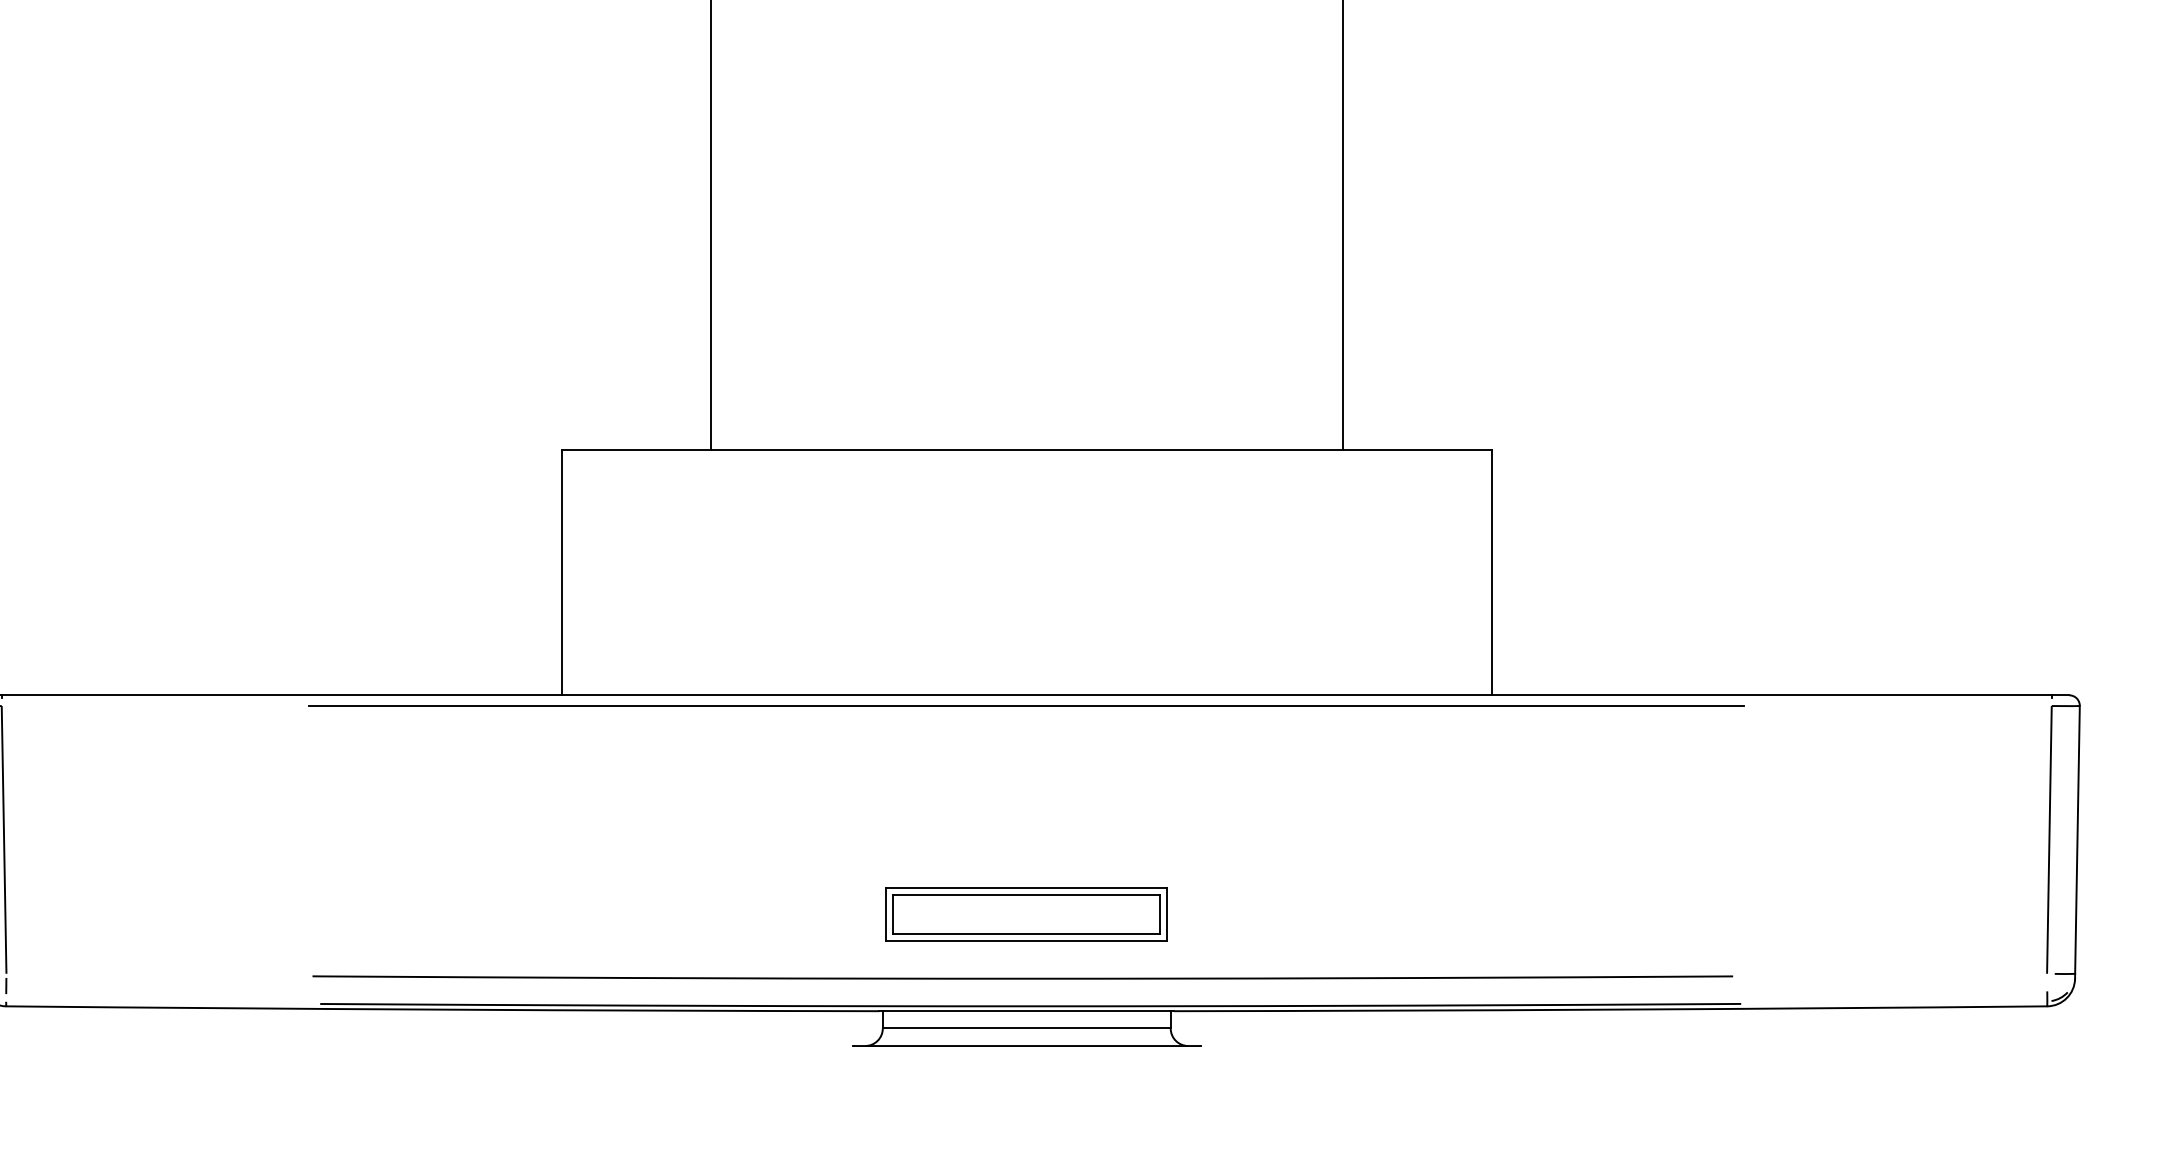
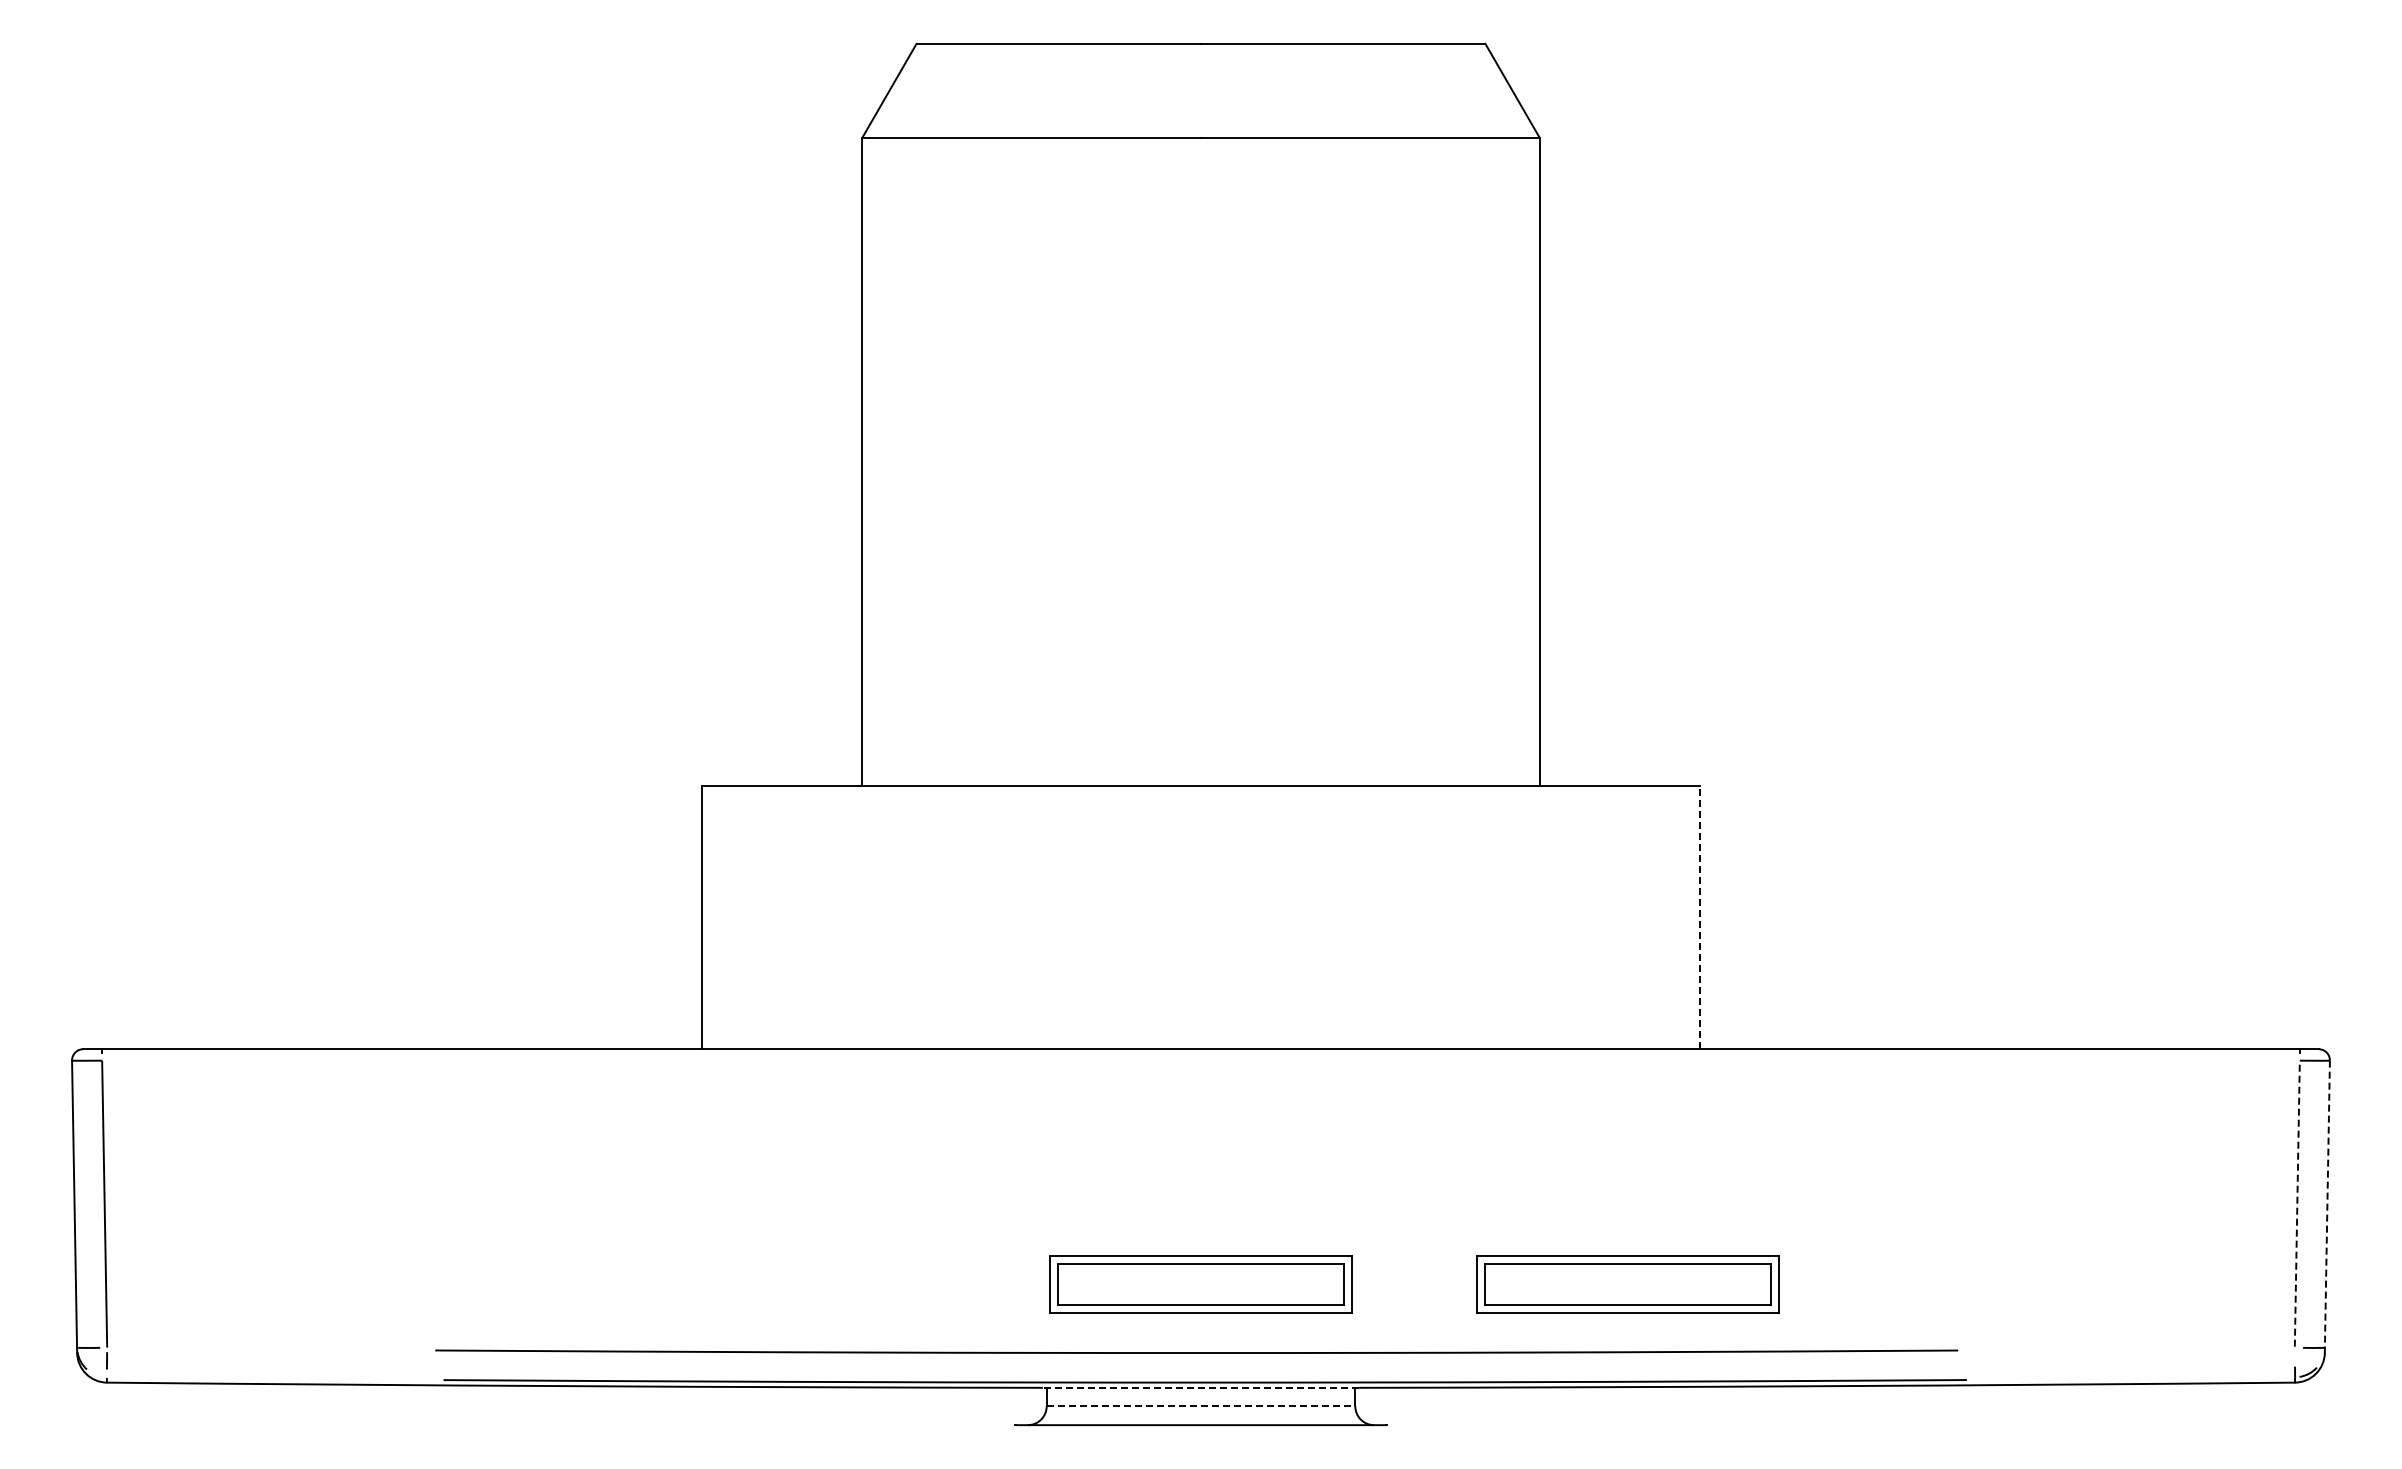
line: (1491, 572) -> (1699, 917), solid -> dashed
line: (1026, 705) -> (1200, 1060), removed
line: (2049, 840) -> (2297, 1204), solid -> dashed
line: (2077, 840) -> (2327, 1204), solid -> dashed
part: (1424, 914) -> (1627, 1284), added
line: (1026, 1010) -> (1200, 1387), solid -> dashed
line: (1027, 1028) -> (1201, 1406), solid -> dashed

